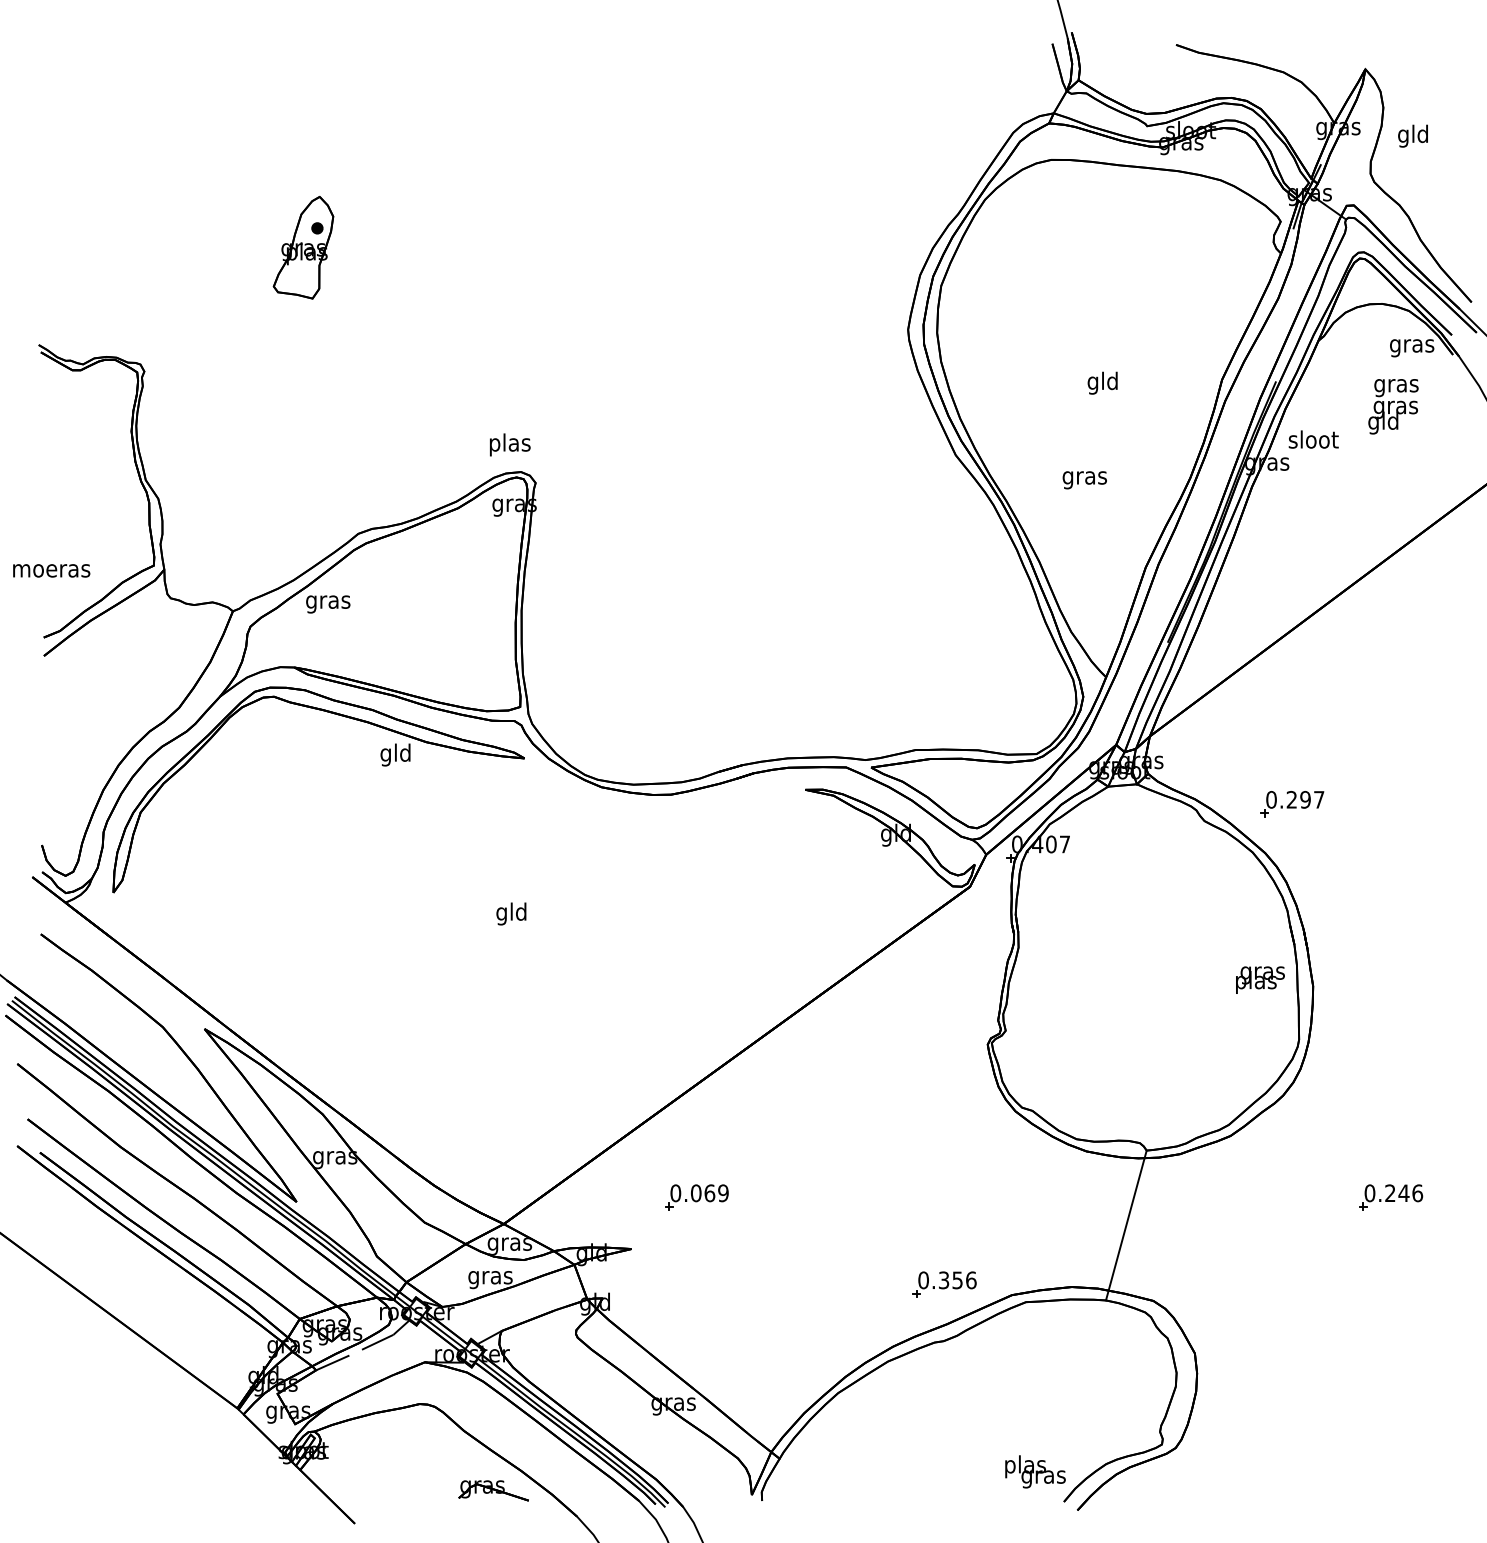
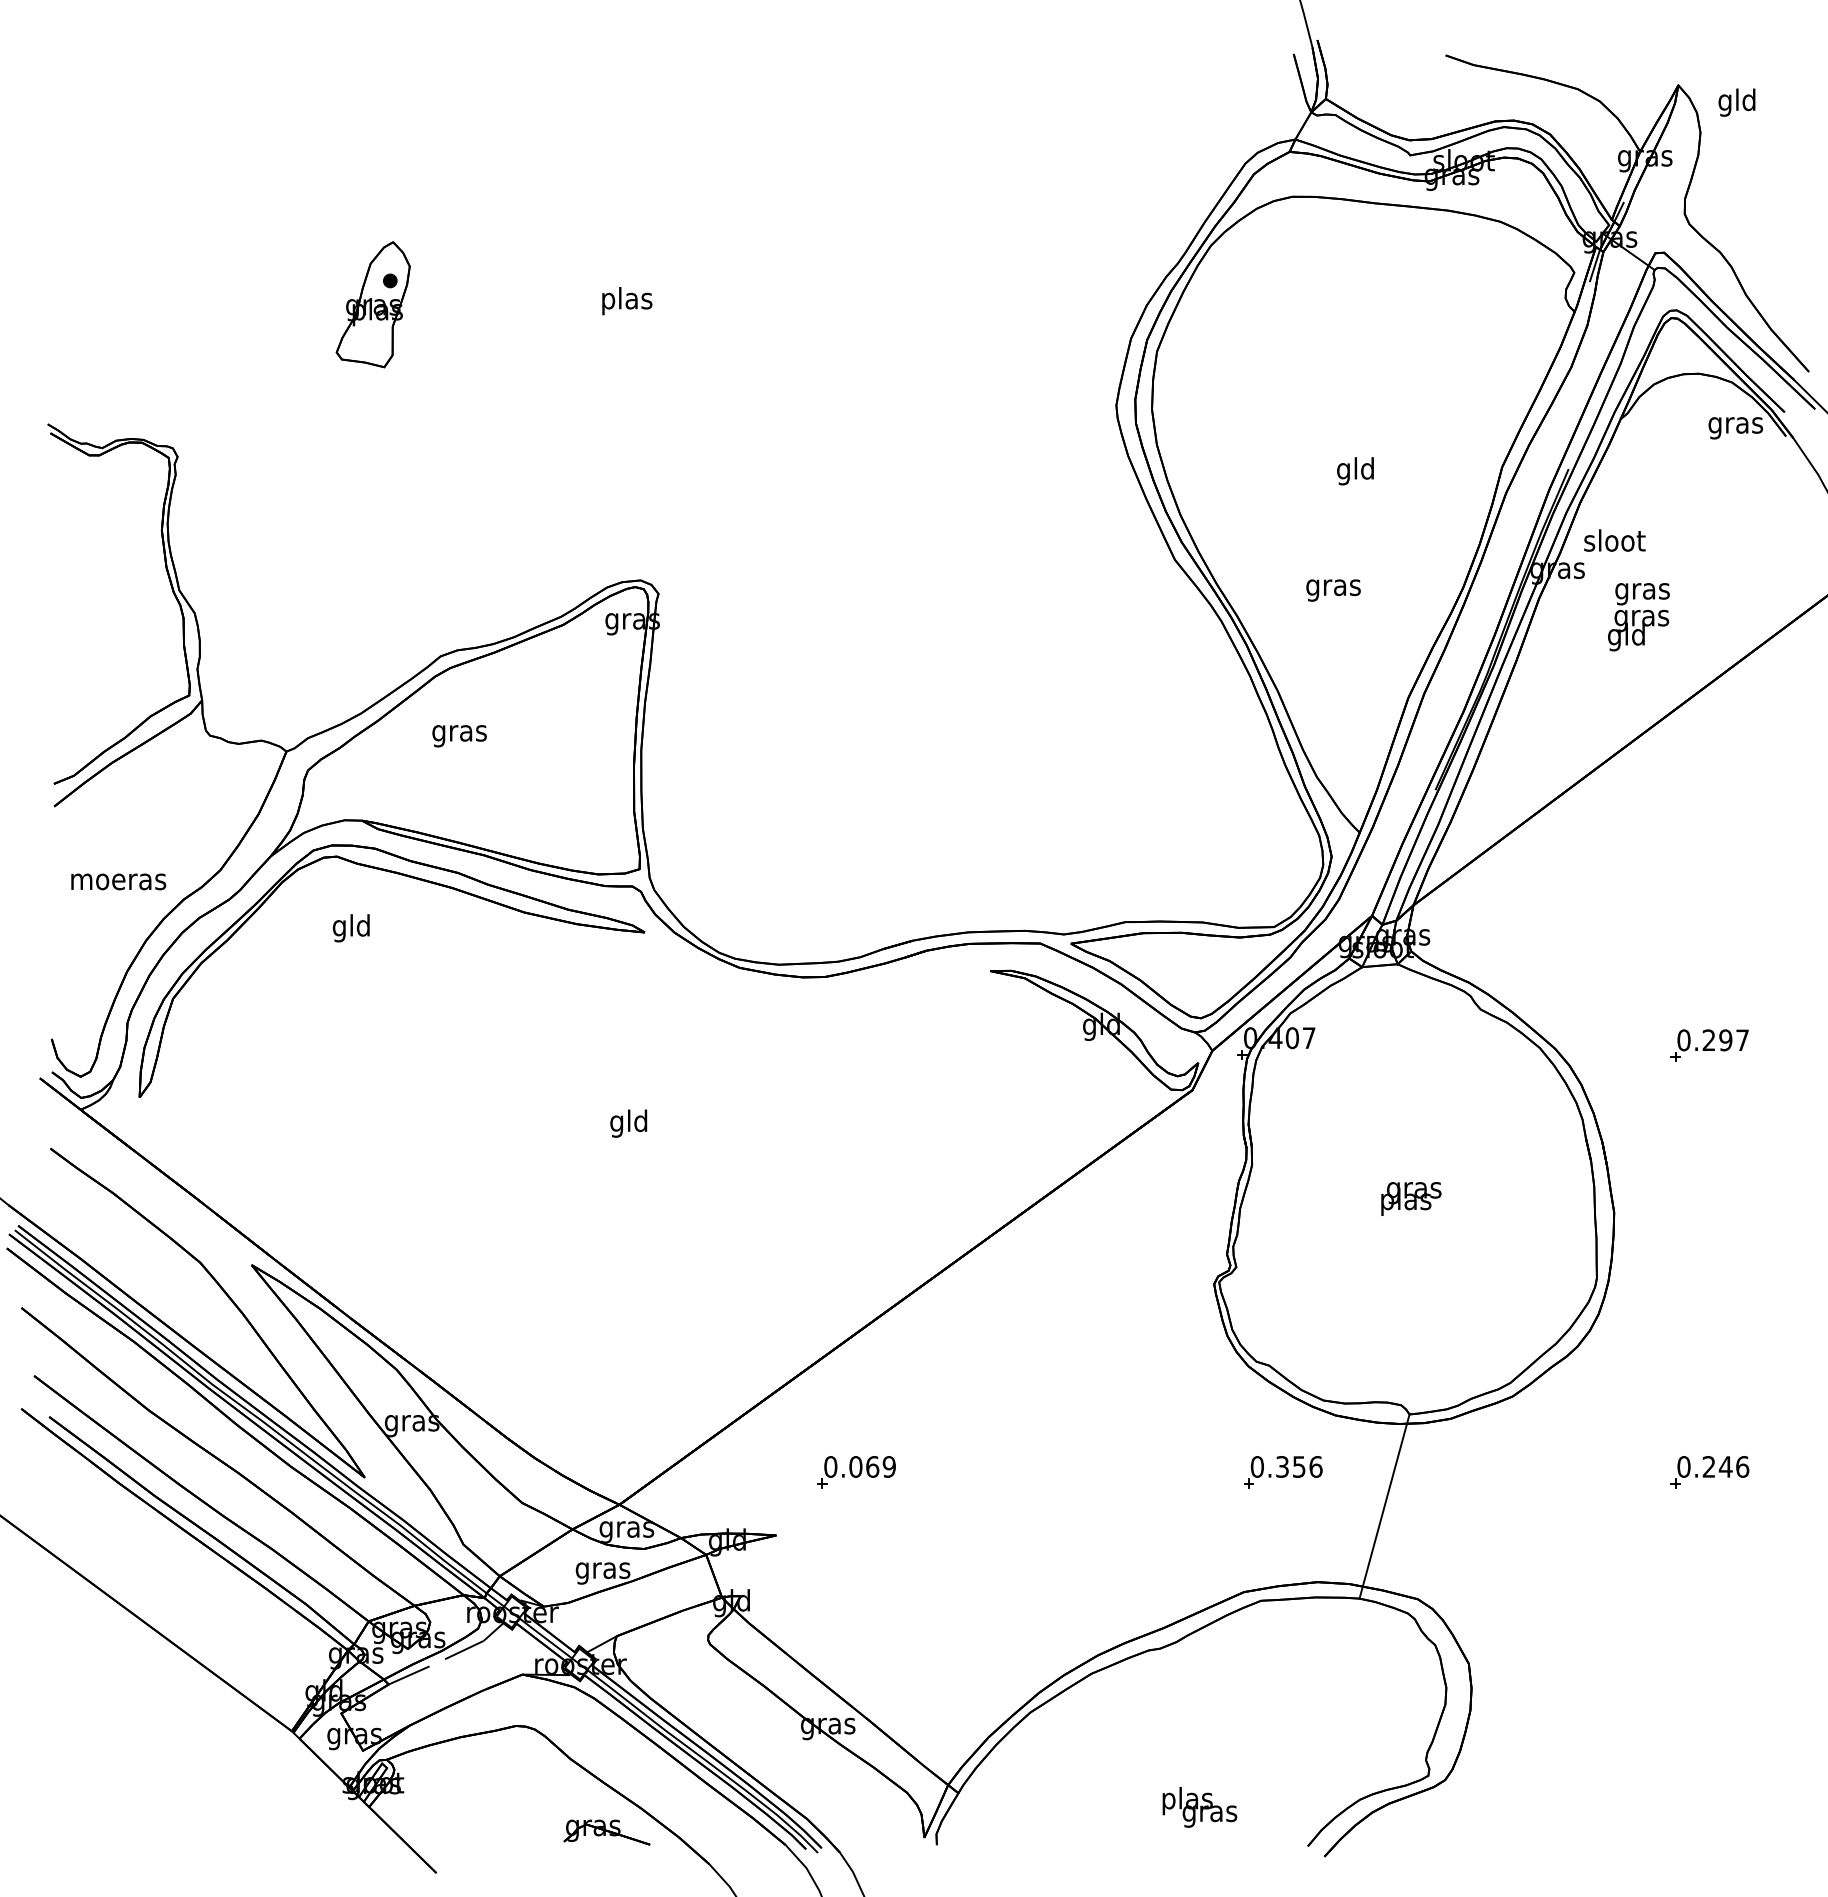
text: (1412, 136) -> (1736, 102), moved
text: (1393, 407) -> (1638, 617), moved
text: (510, 445) -> (627, 301), moved
text: (51, 570) -> (118, 881), moved
text: (328, 604) -> (459, 736), moved
text: (394, 755) -> (350, 928), moved
part: (1292, 804) -> (1709, 1045), moved
text: (1260, 979) -> (1411, 1198), moved
part: (944, 1284) -> (1283, 1472), moved
text: (1035, 1472) -> (1199, 1807), moved

